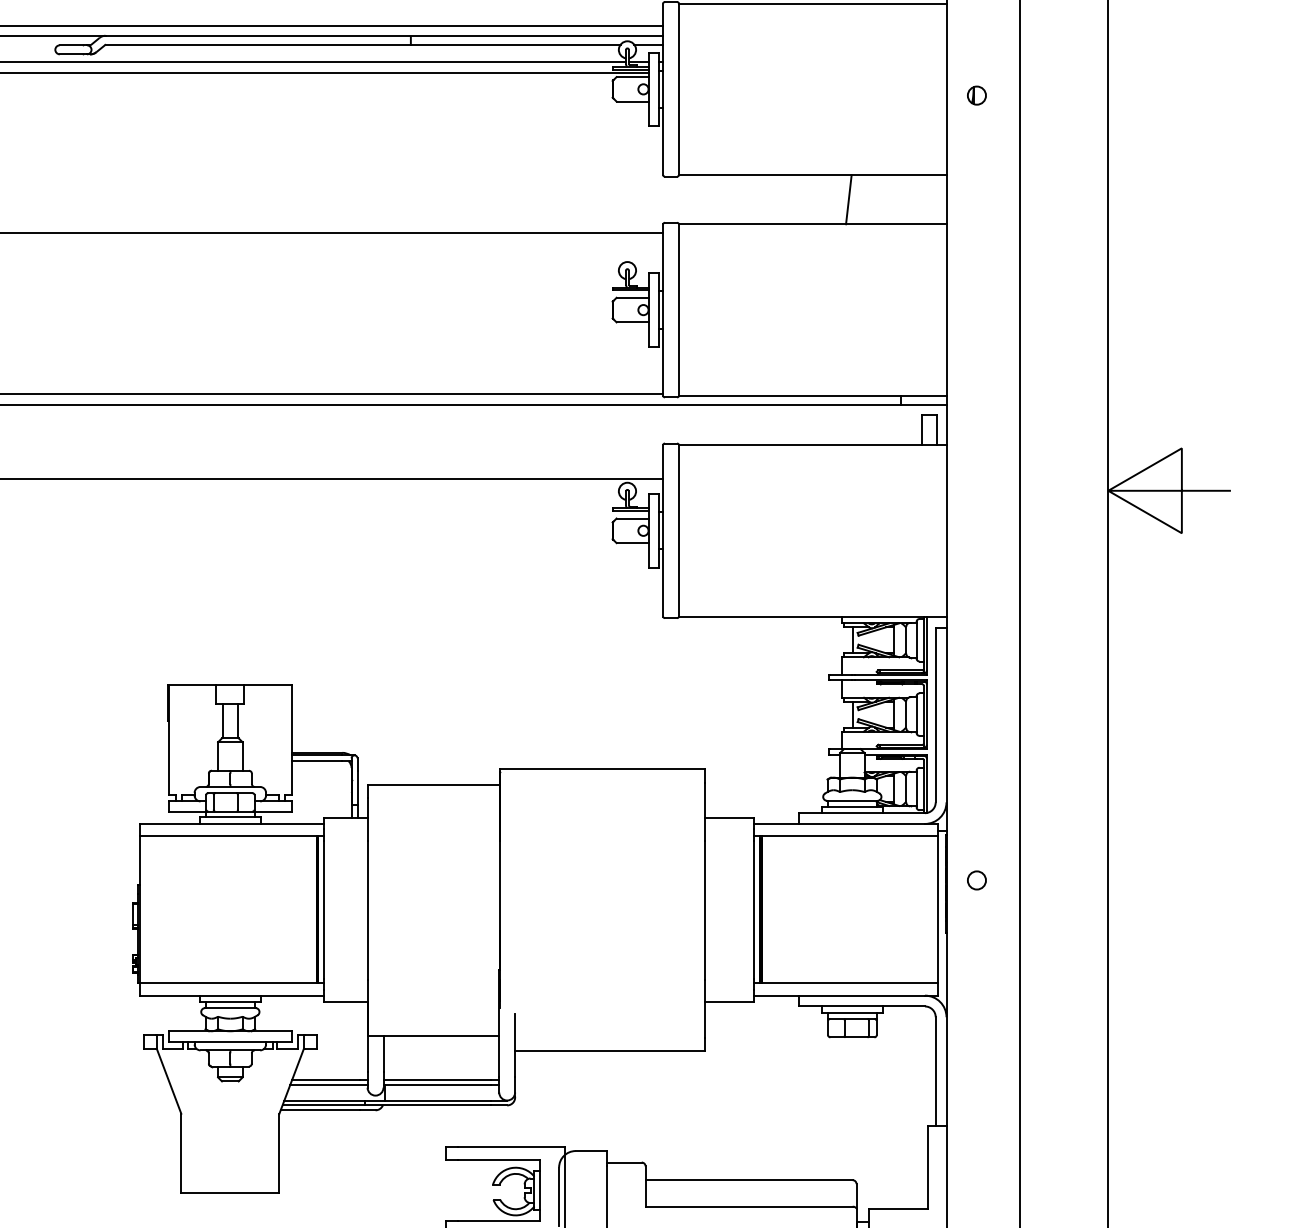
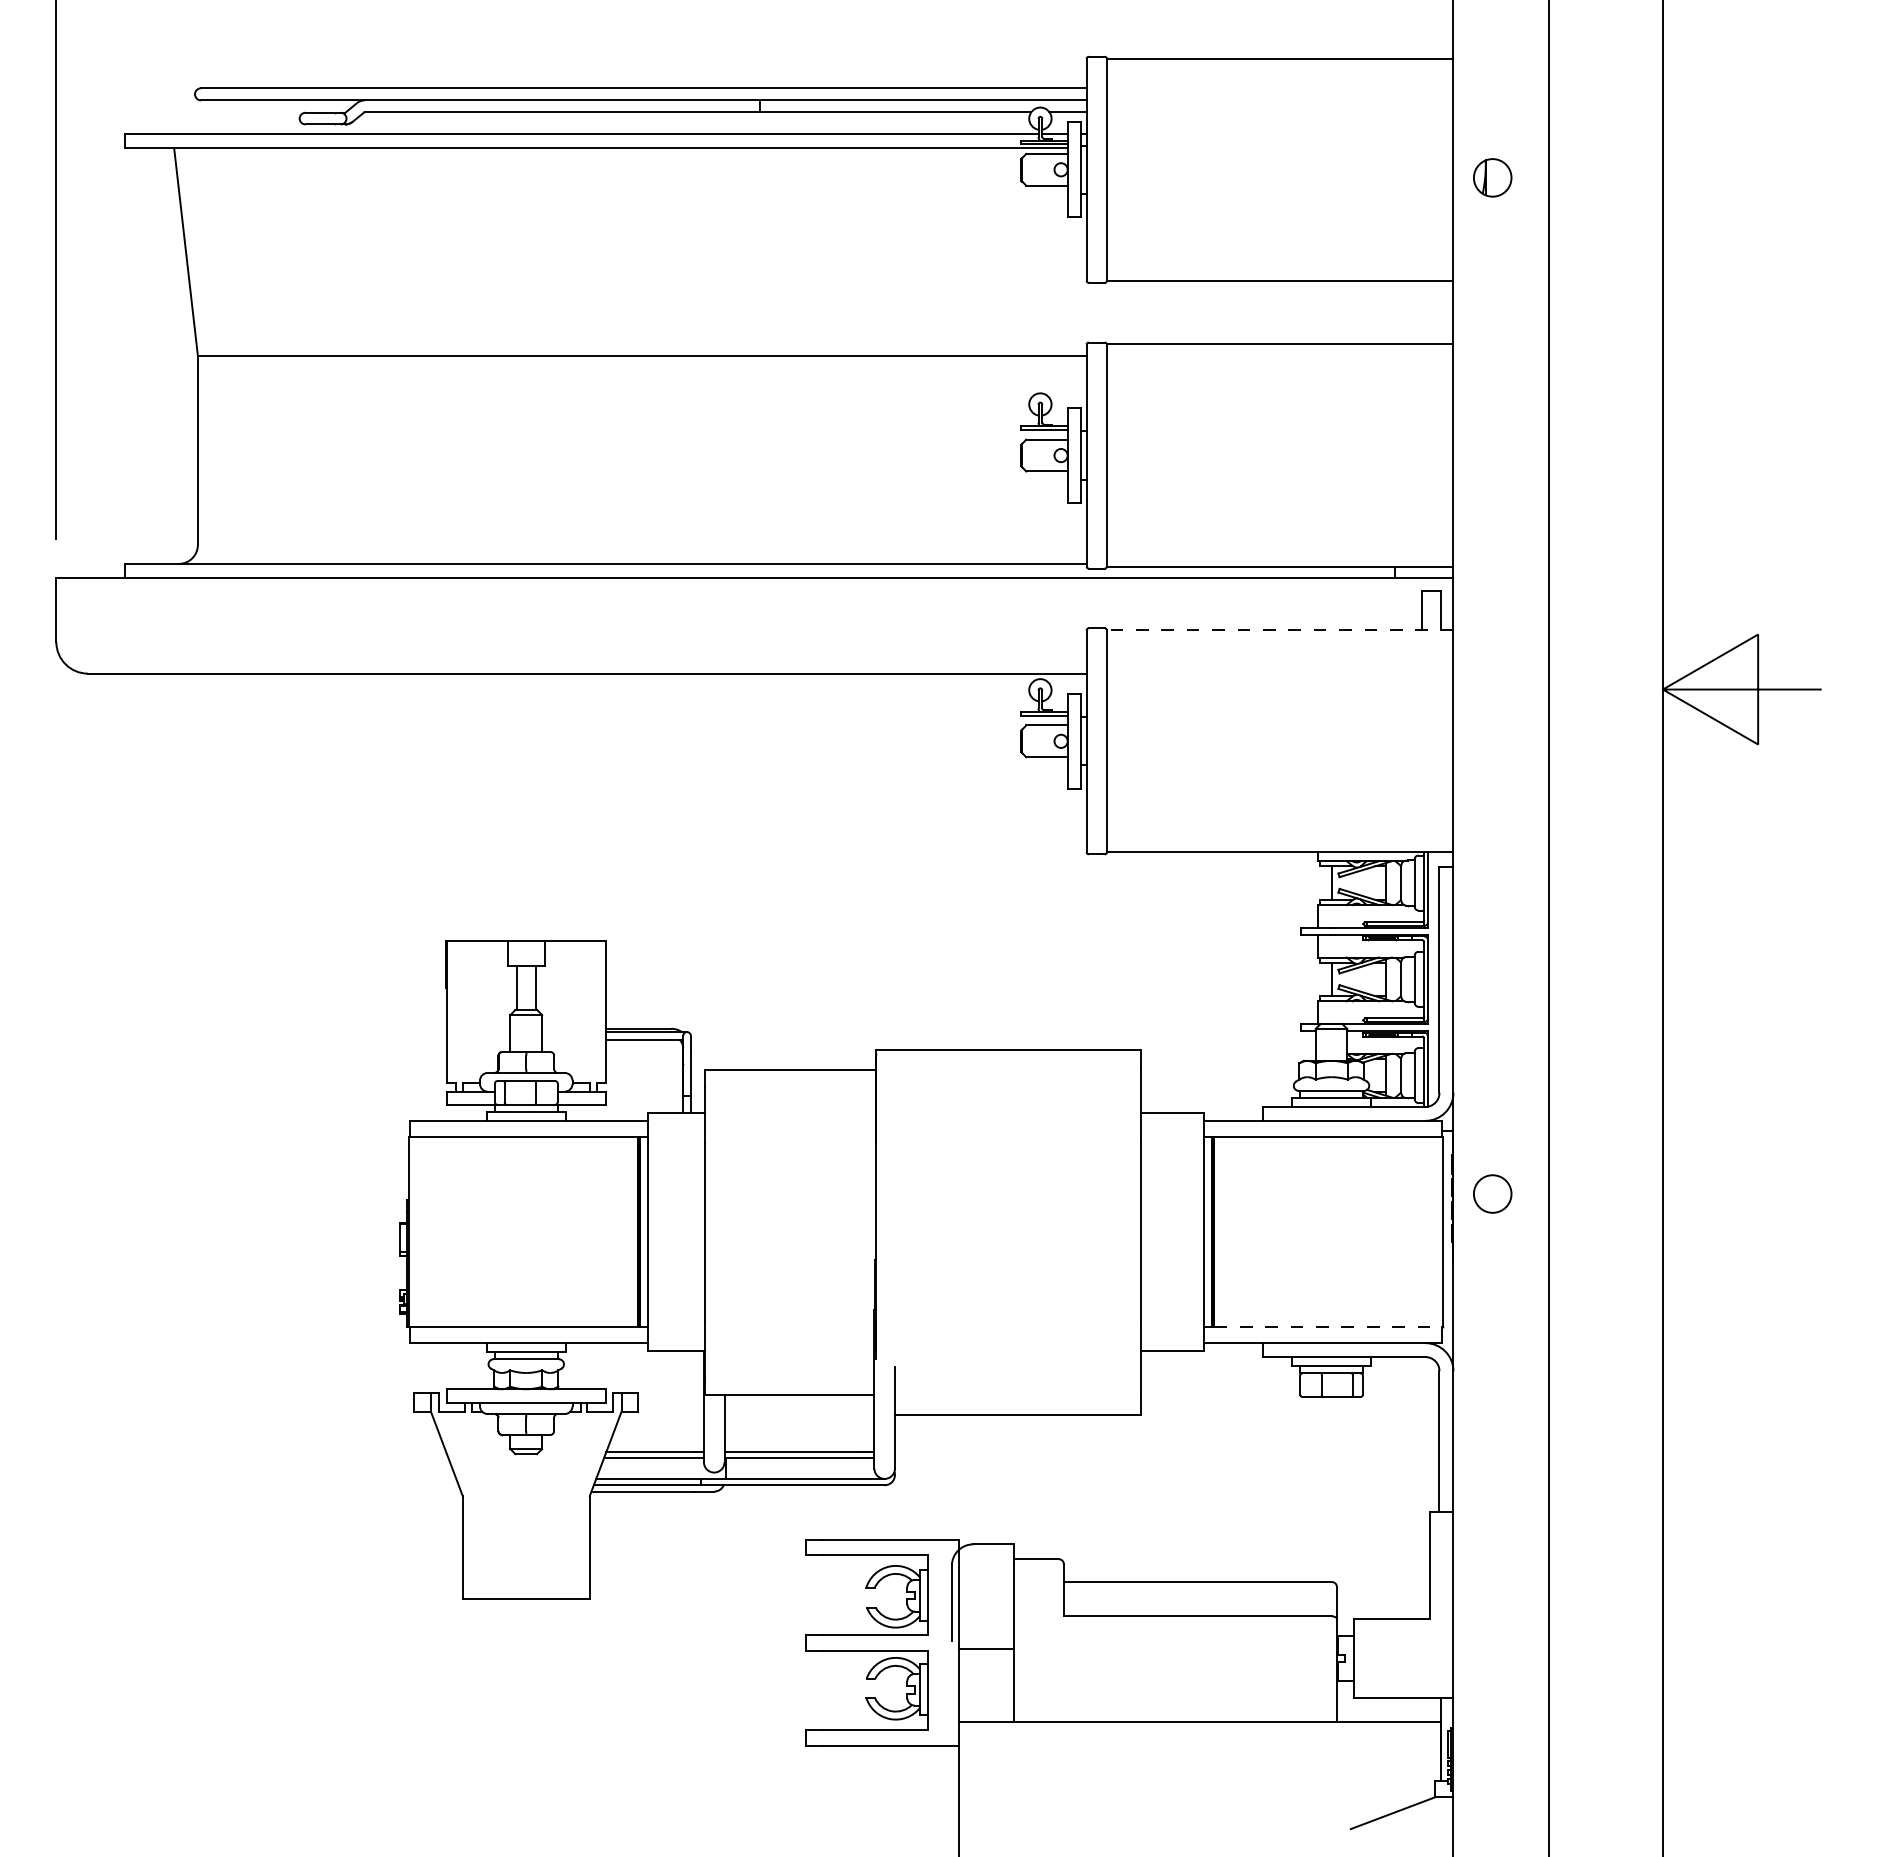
part: (976, 95) -> (1492, 177), size x1.6
line: (848, 199) -> (1326, 312), removed
line: (812, 445) -> (1279, 630), solid -> dashed
circle: (976, 880) -> (1492, 1193), size x1.6
line: (850, 983) -> (1329, 1327), solid -> dashed

